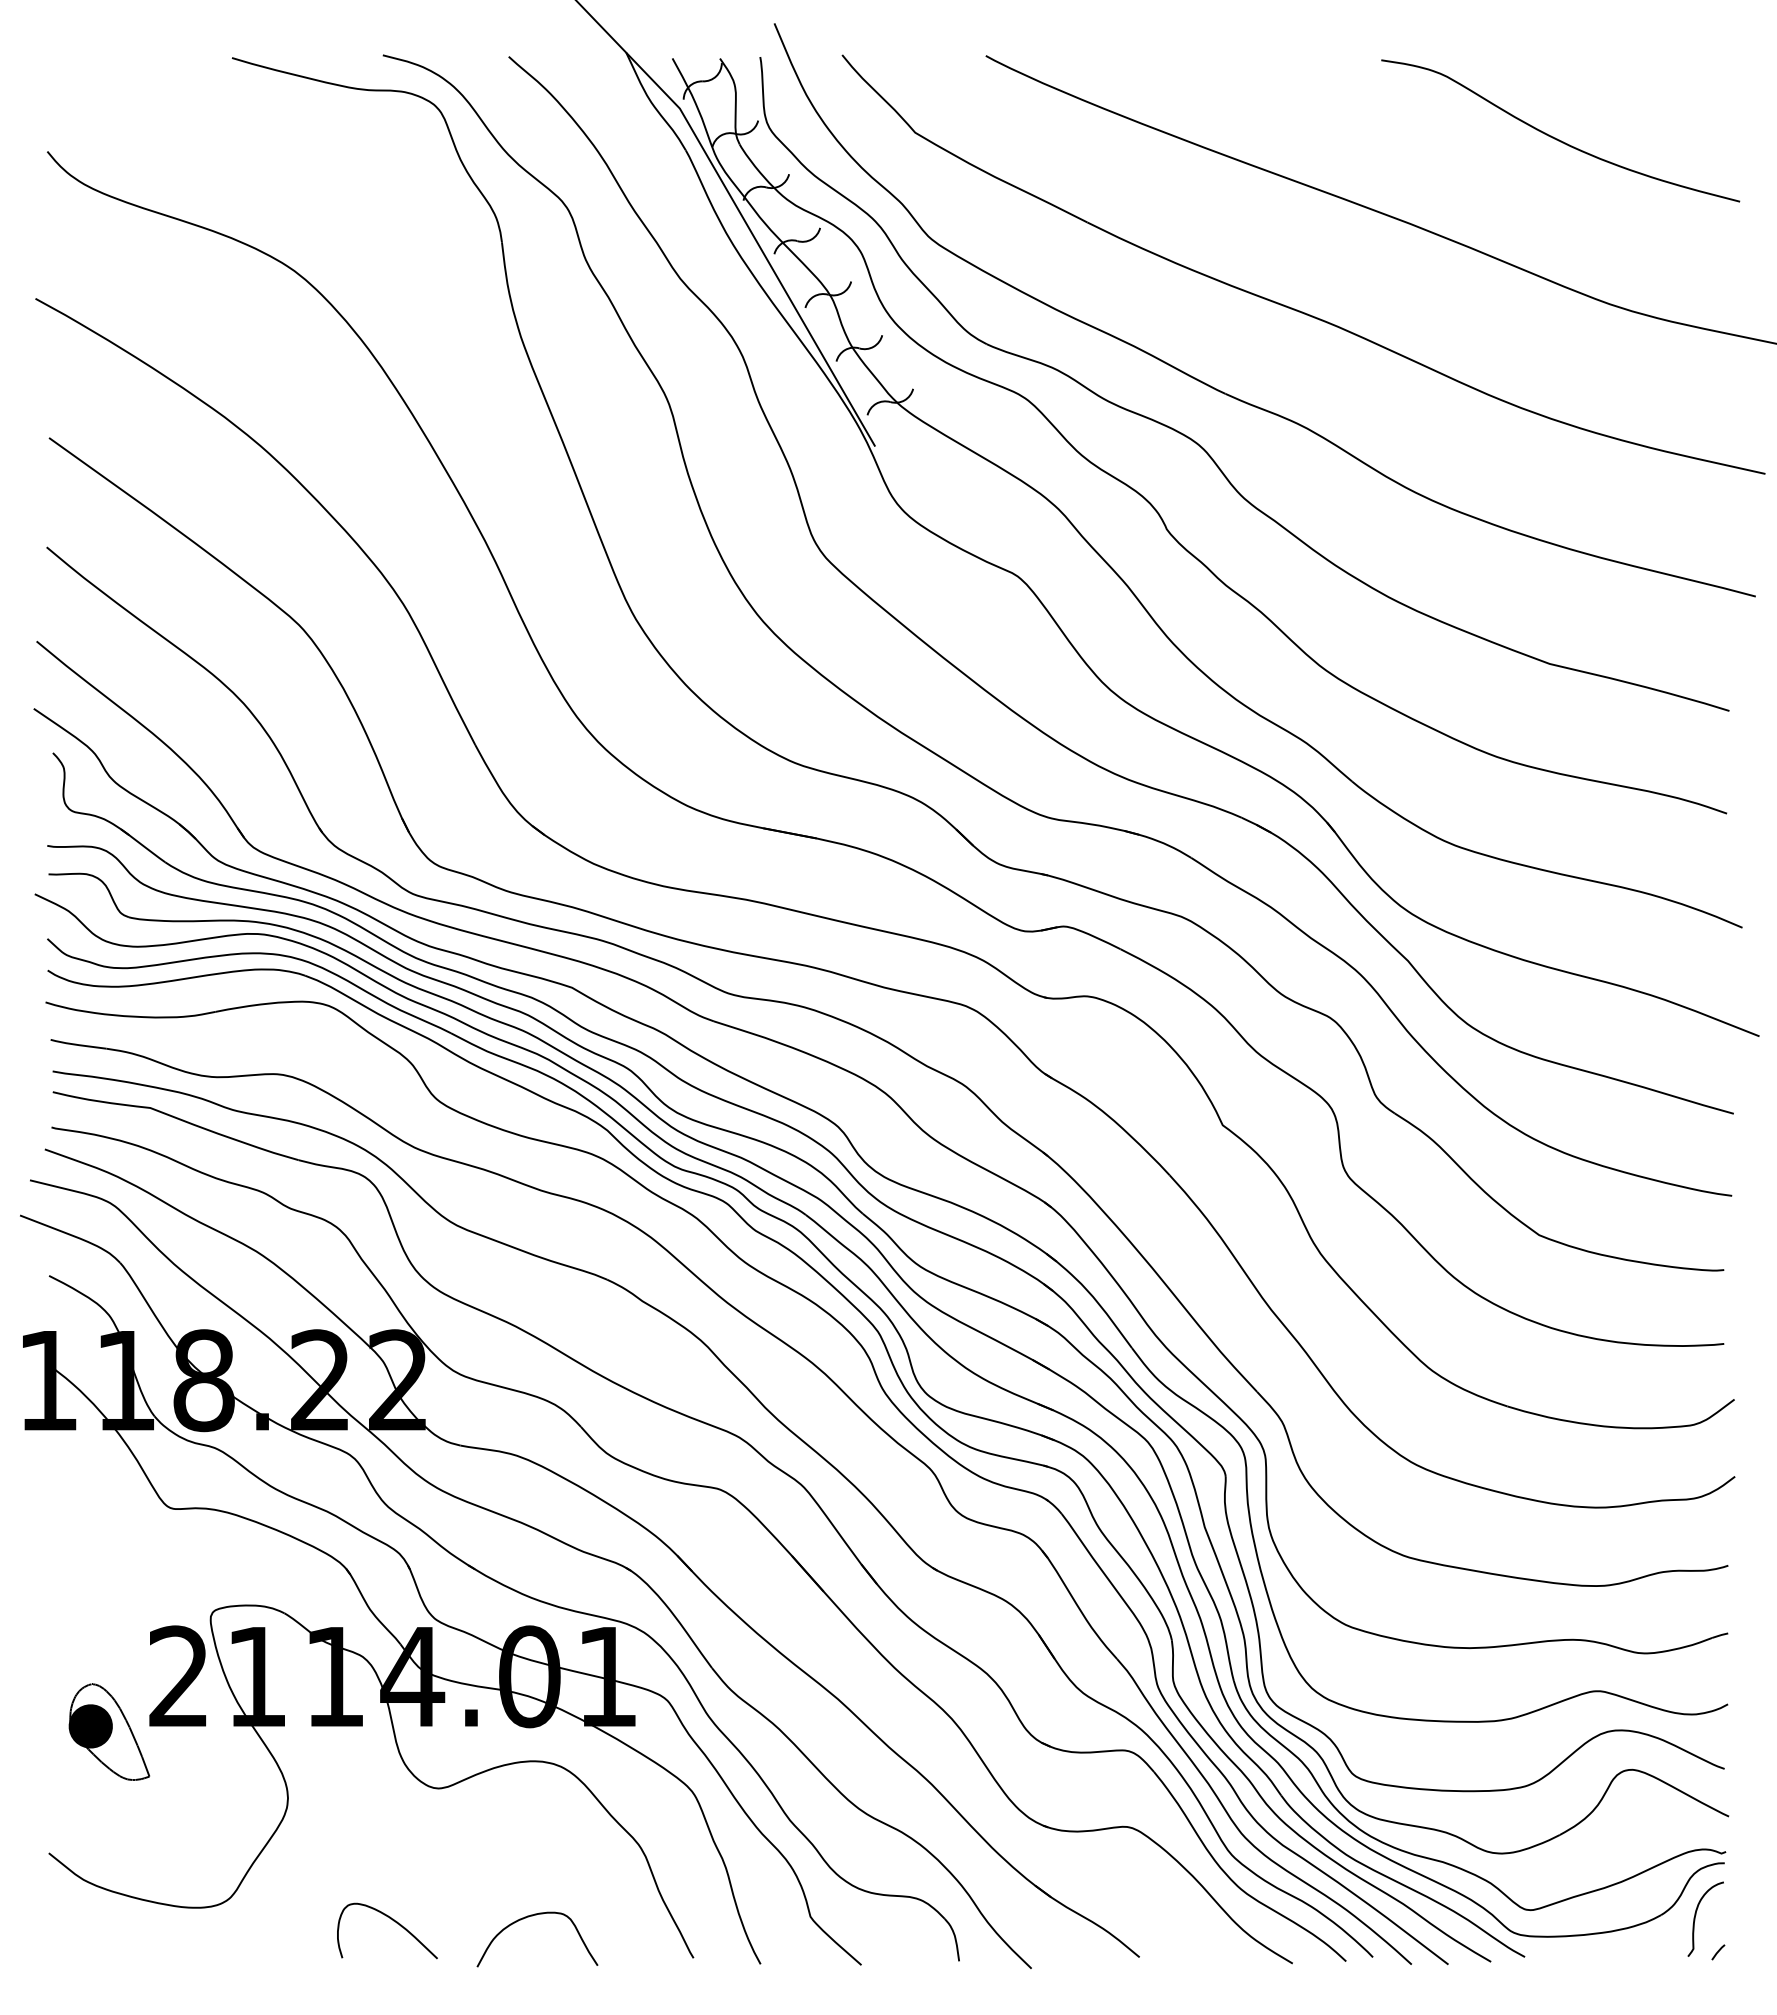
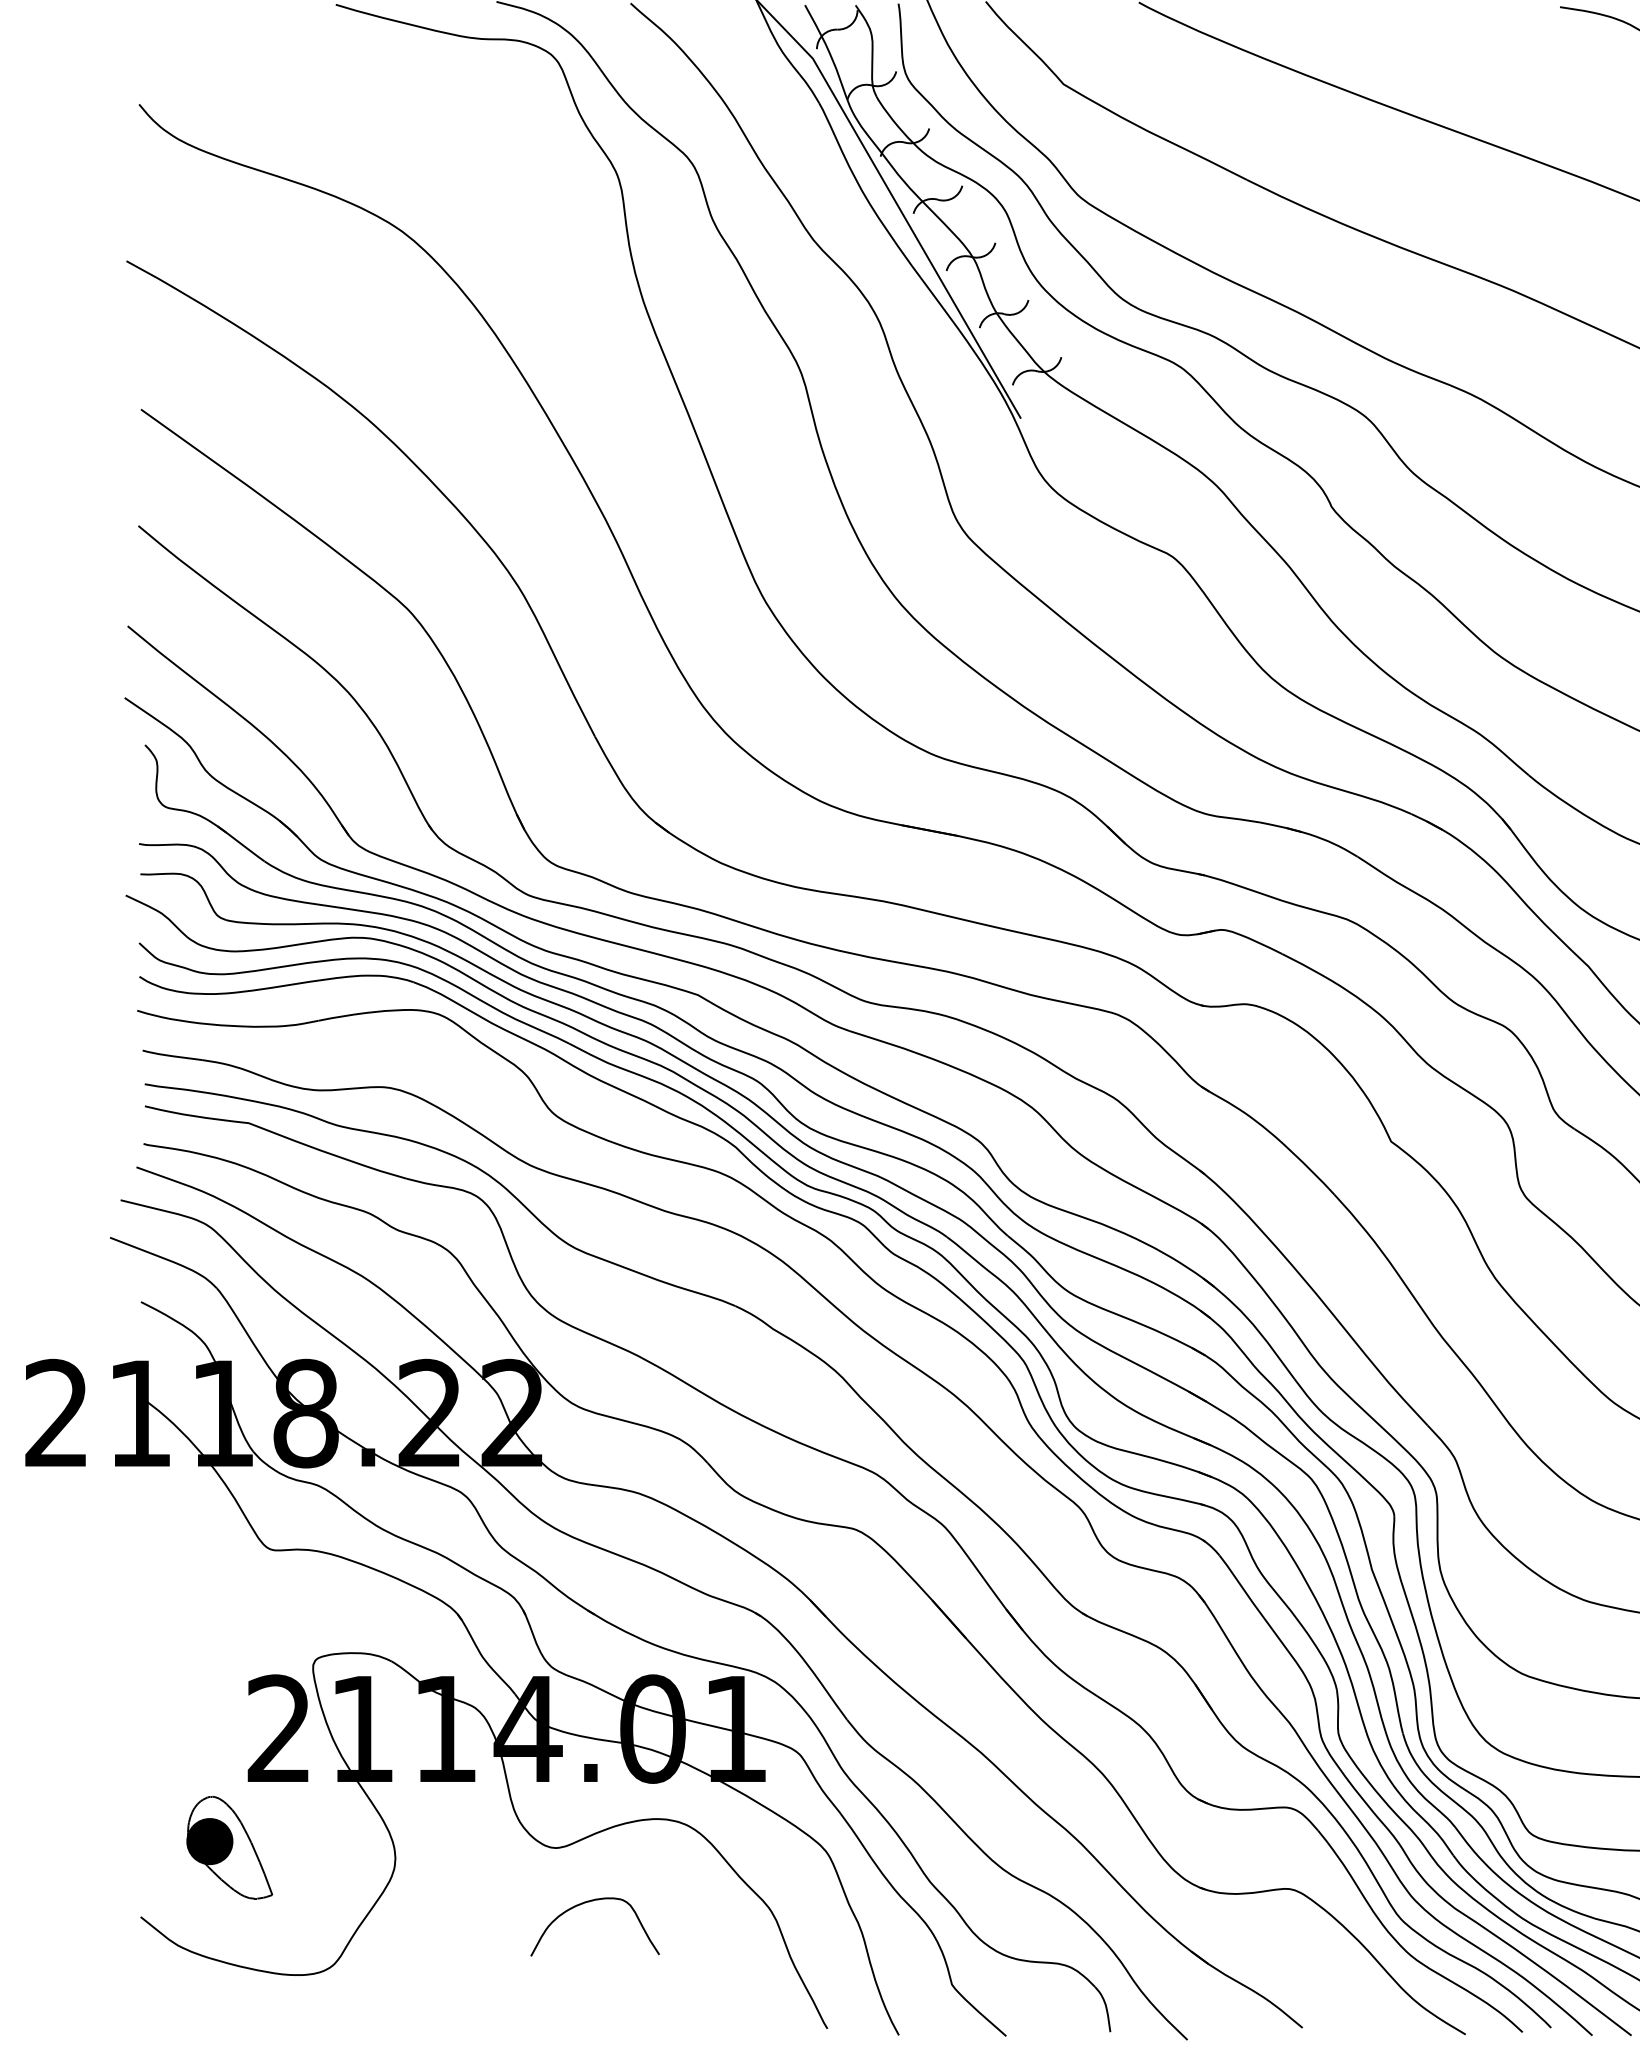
part: (109, 1731) -> (229, 1847), moved
curve: (532, 1916) -> (589, 1902), moved
curve: (393, 1921) -> (507, 1989), removed

